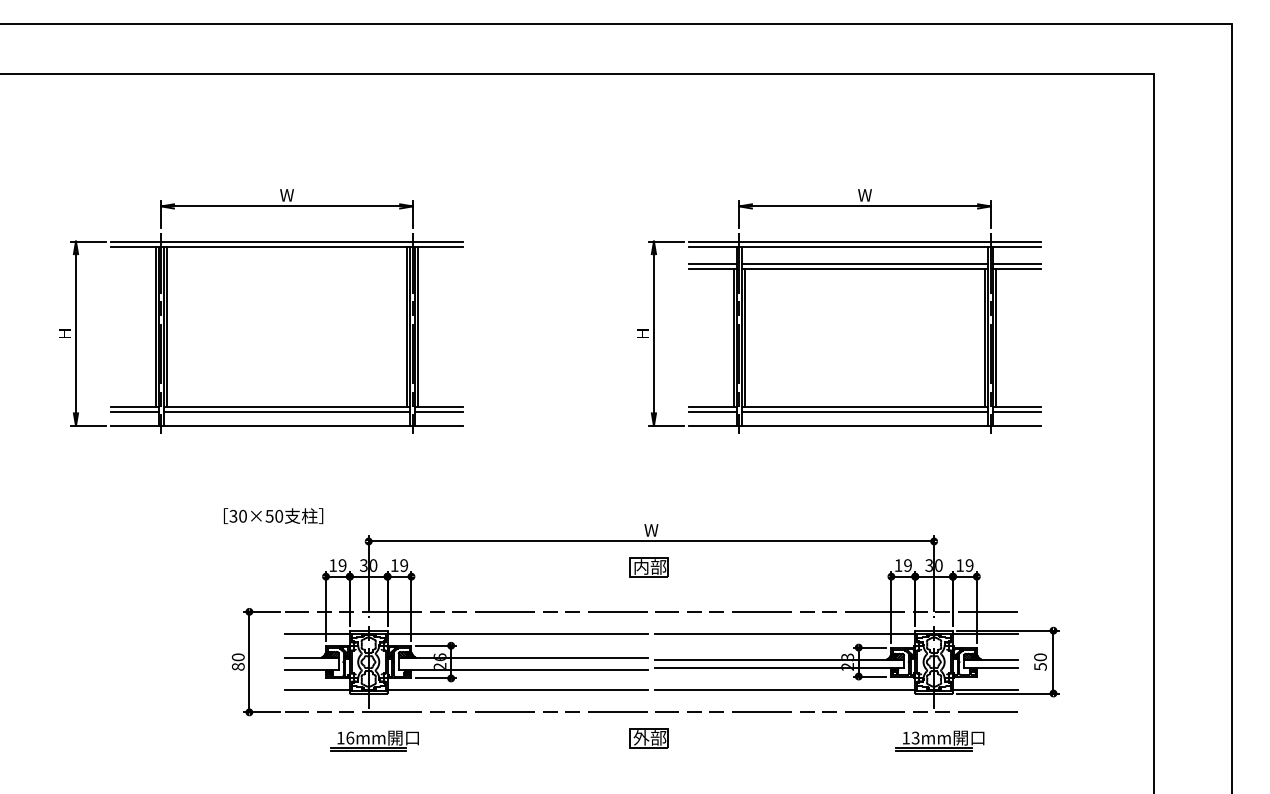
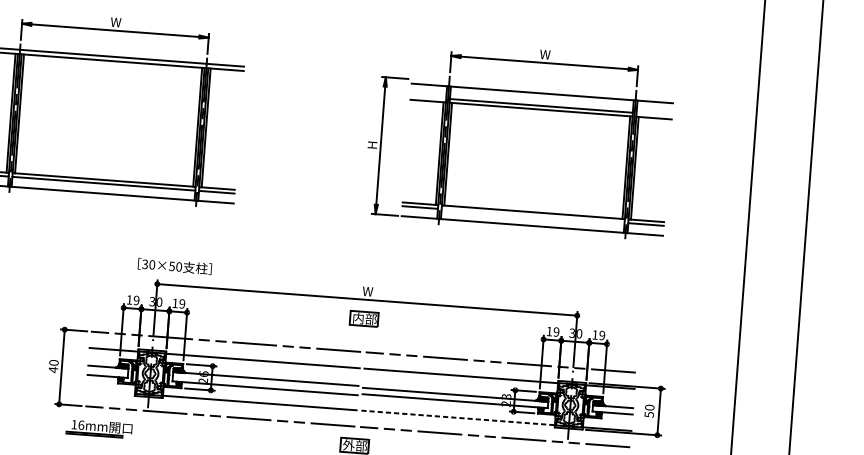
line: (864, 241) -> (542, 88), removed
line: (712, 264) -> (428, 97), removed
line: (1016, 264) -> (653, 114), removed
line: (864, 412) -> (532, 215), removed
text: (273, 515) -> (174, 266), moved
text: (237, 666) -> (52, 369), 80 -> 40
line: (316, 690) -> (110, 391), removed
line: (785, 690) -> (458, 418), solid -> dashed
part: (374, 740) -> (99, 428), moved

